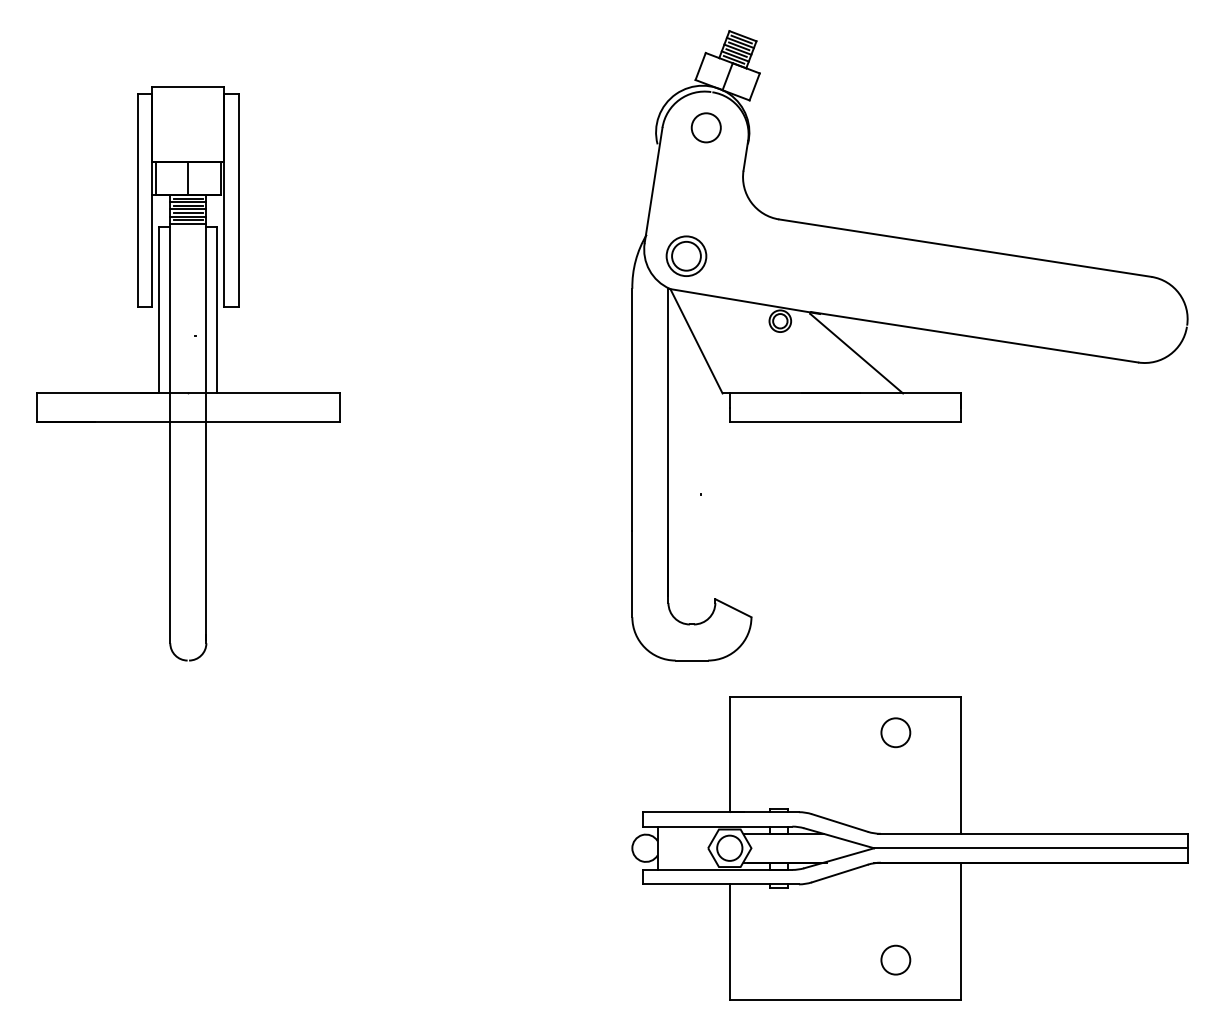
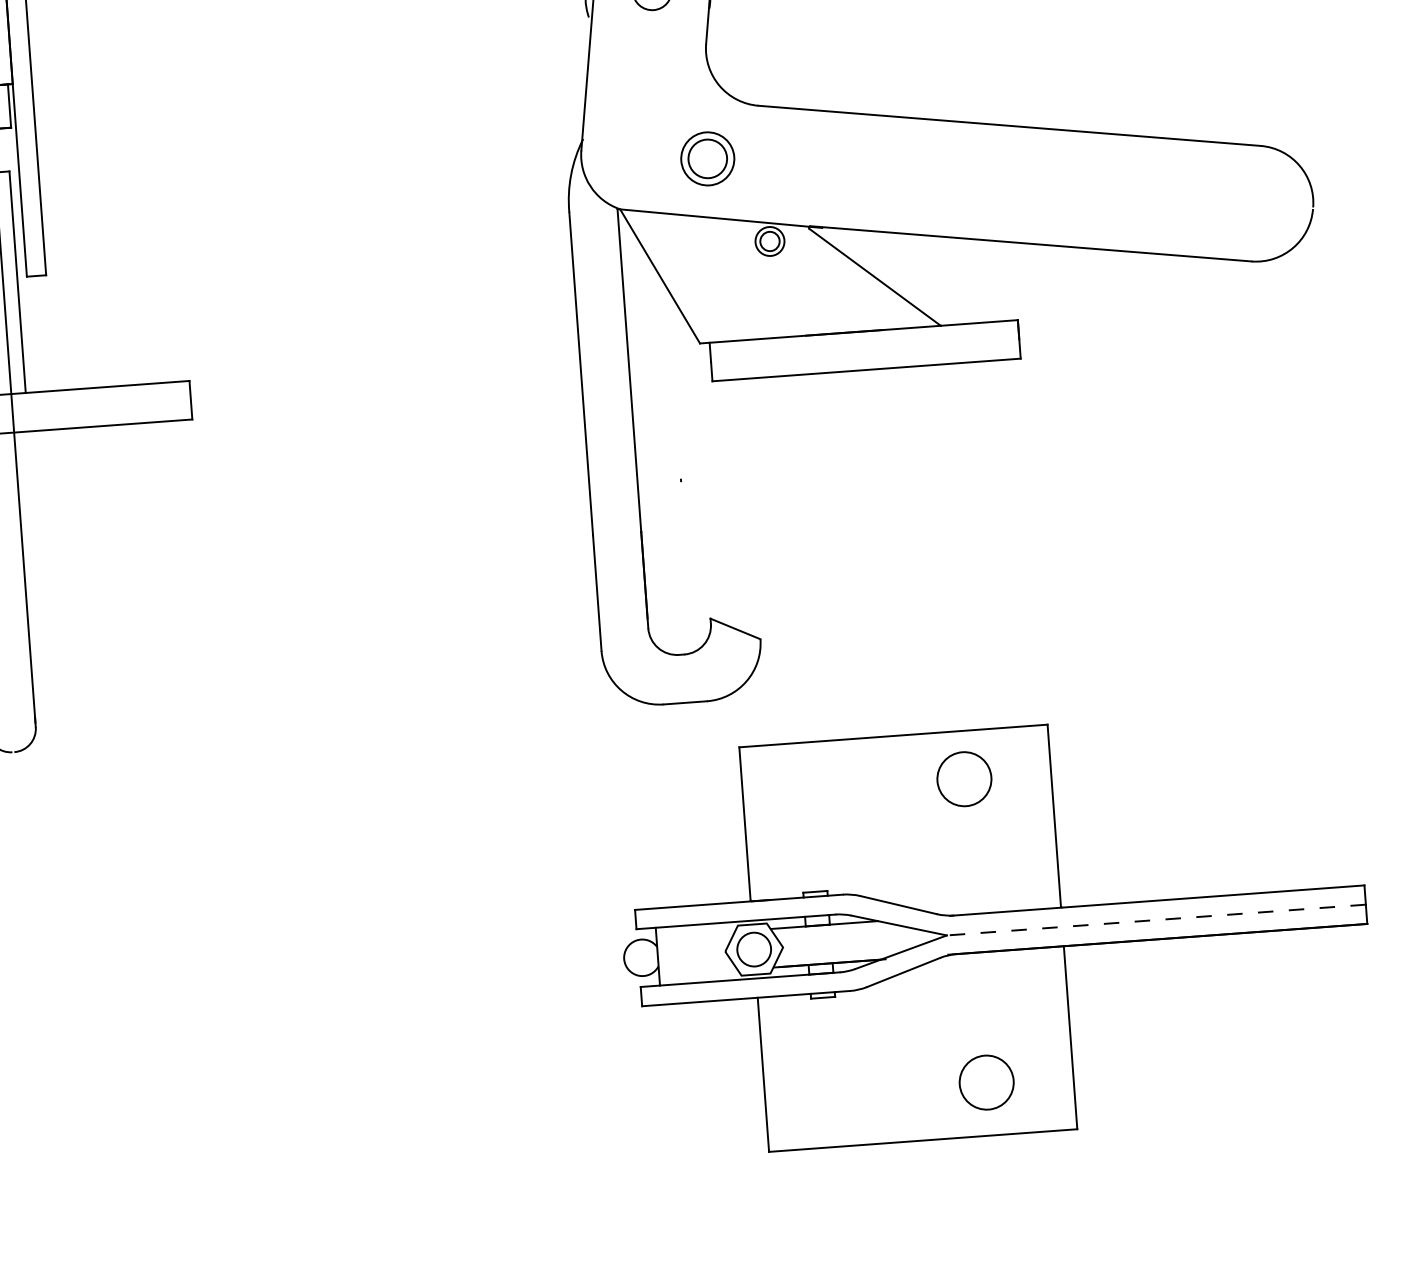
part: (686, 255) -> (707, 157), moved
circle: (895, 732) -> (963, 778), size x1.4
line: (1030, 848) -> (1155, 920), solid -> dashed
circle: (895, 959) -> (986, 1081), size x1.4

